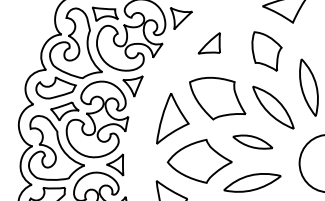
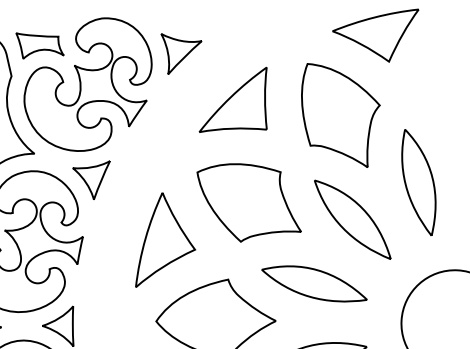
part: (209, 43) -> (233, 100), size x1.67
part: (266, 51) -> (339, 115), size x1.43
part: (252, 141) -> (313, 282), size x1.43

